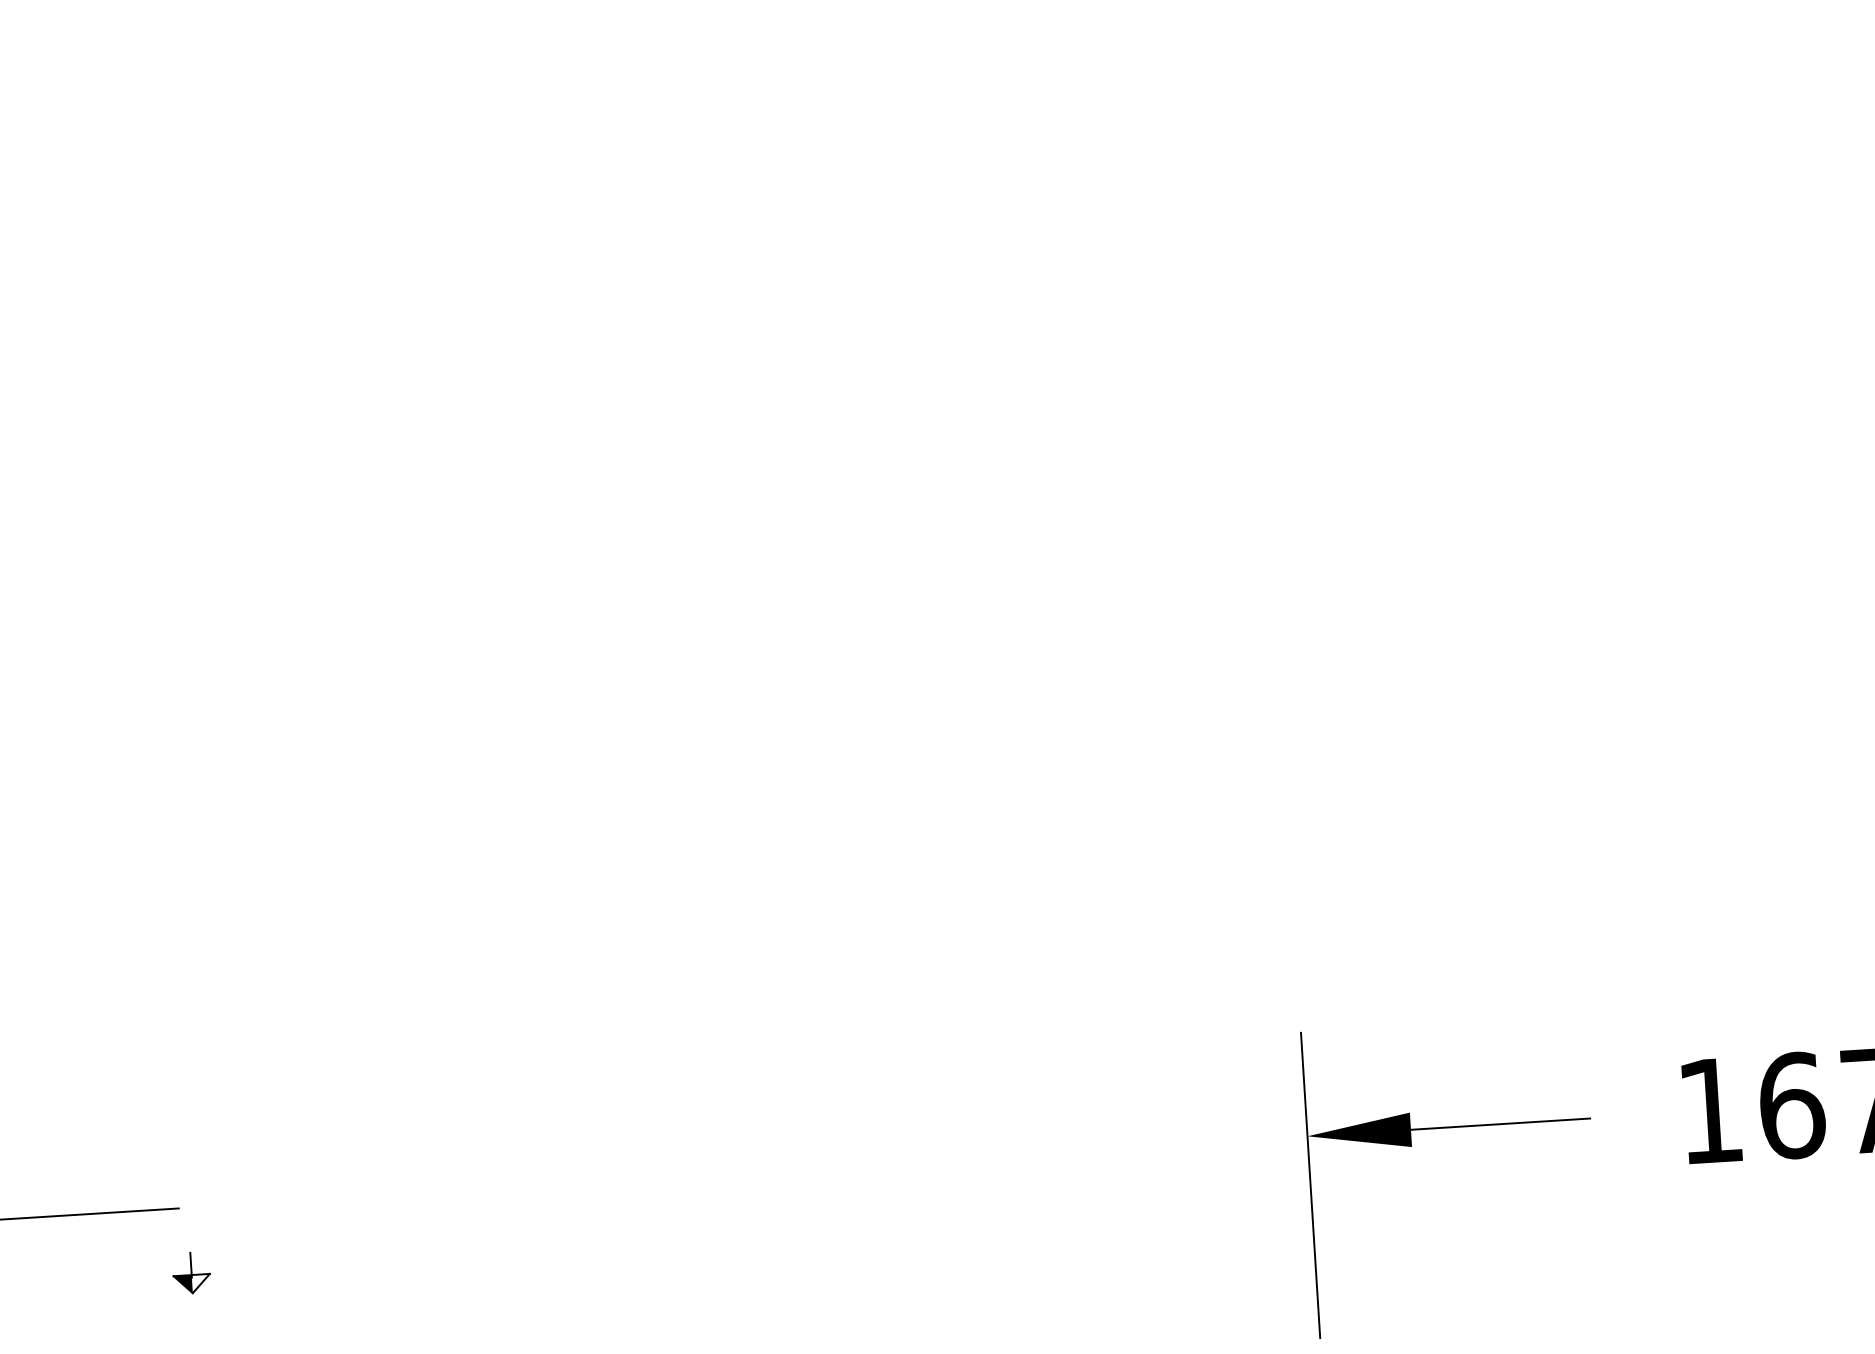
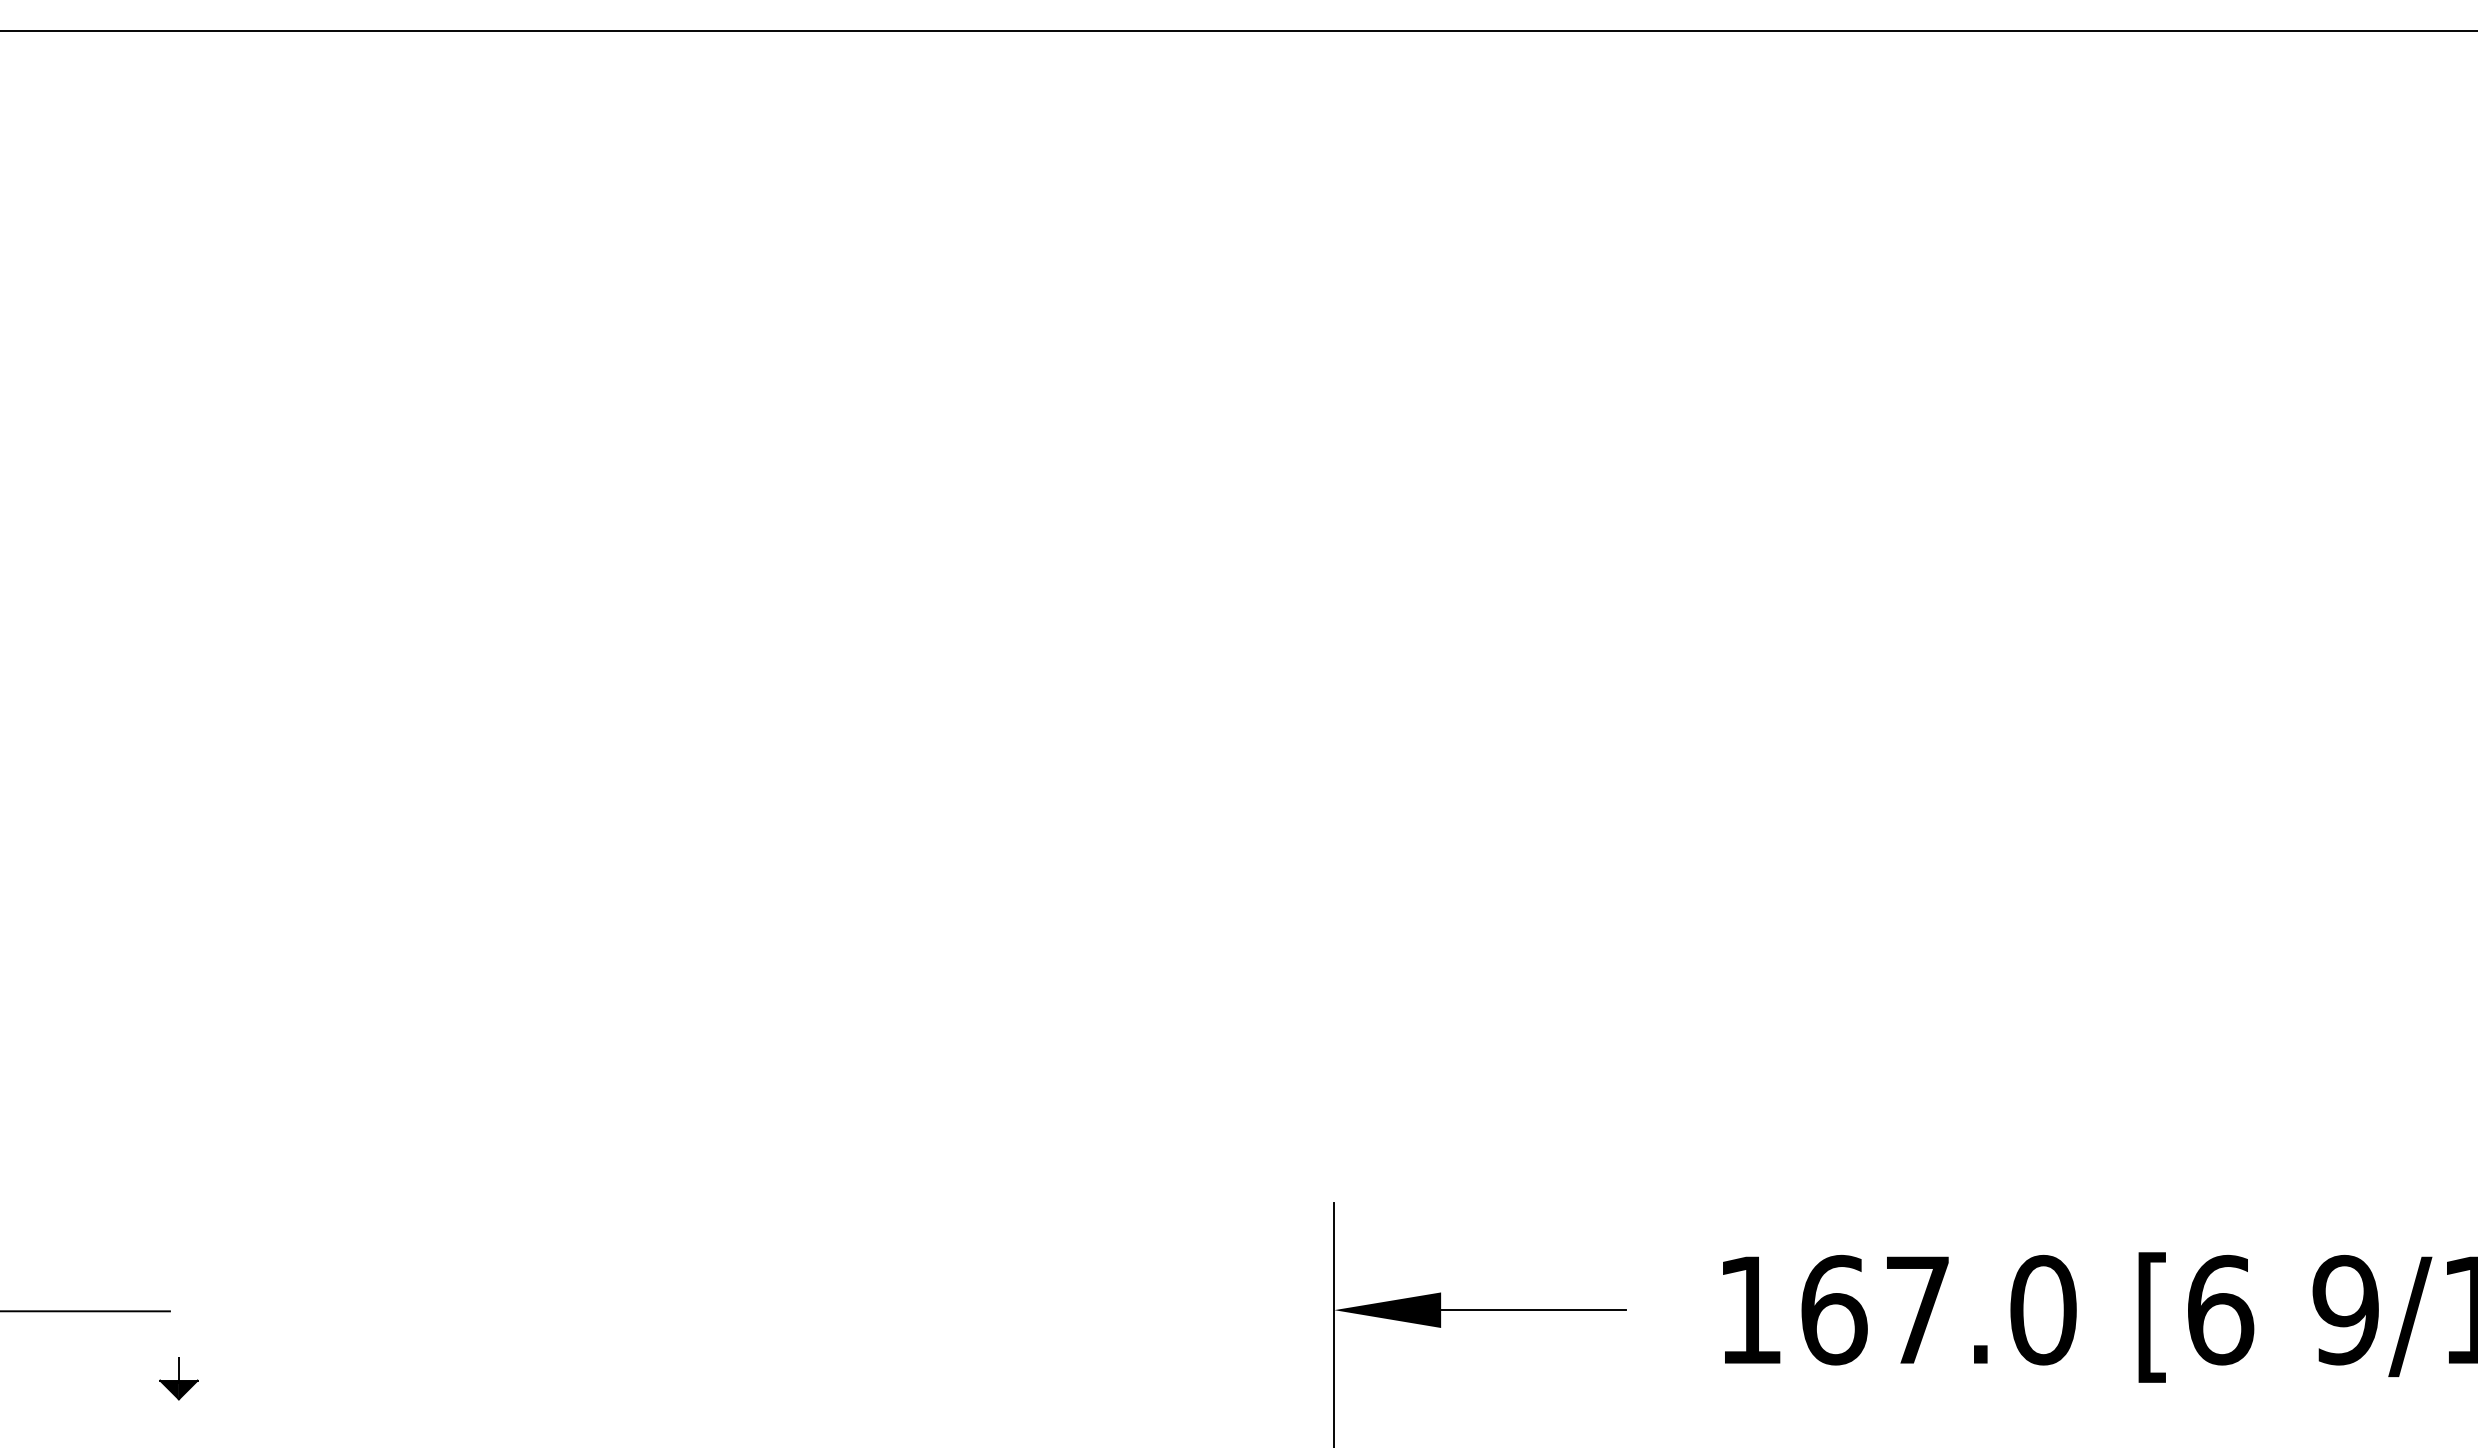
fill: (200, 1283) -> (187, 1389), added

